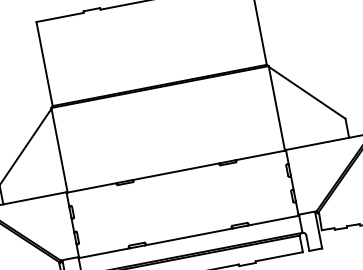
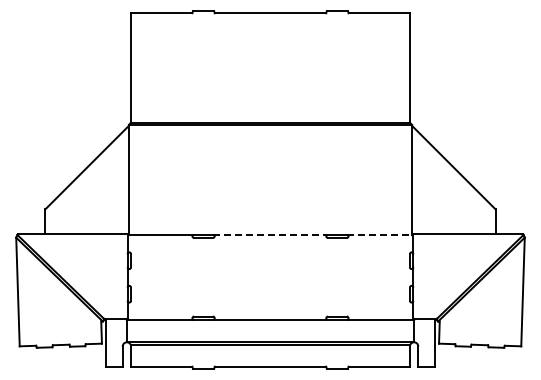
line: (260, 155) -> (380, 234), solid -> dashed
line: (176, 171) -> (270, 234), solid -> dashed

